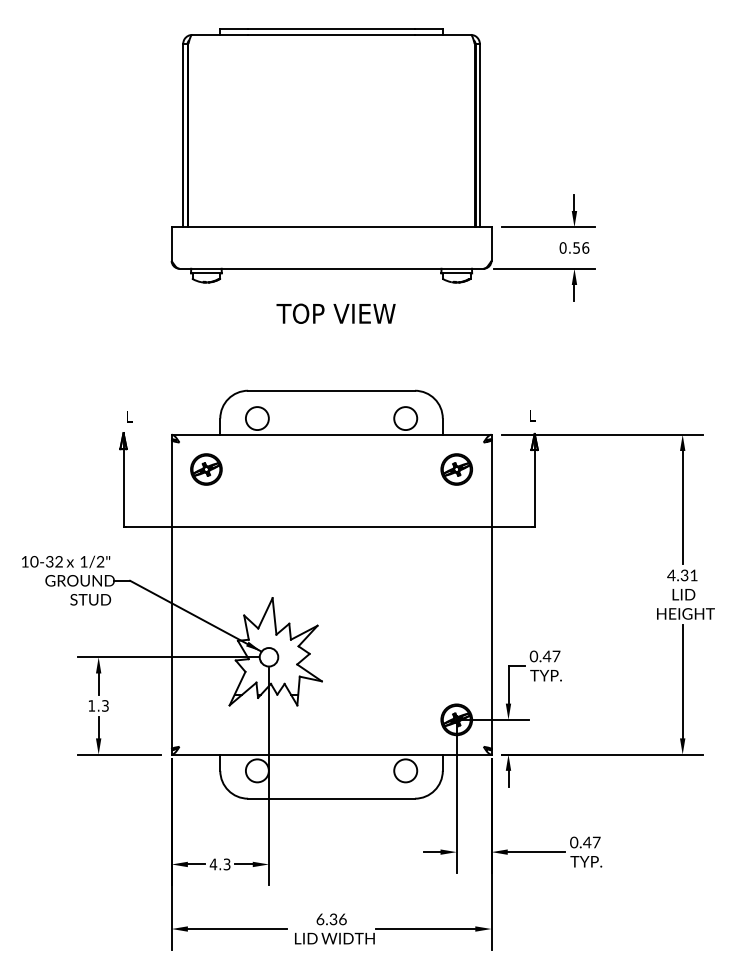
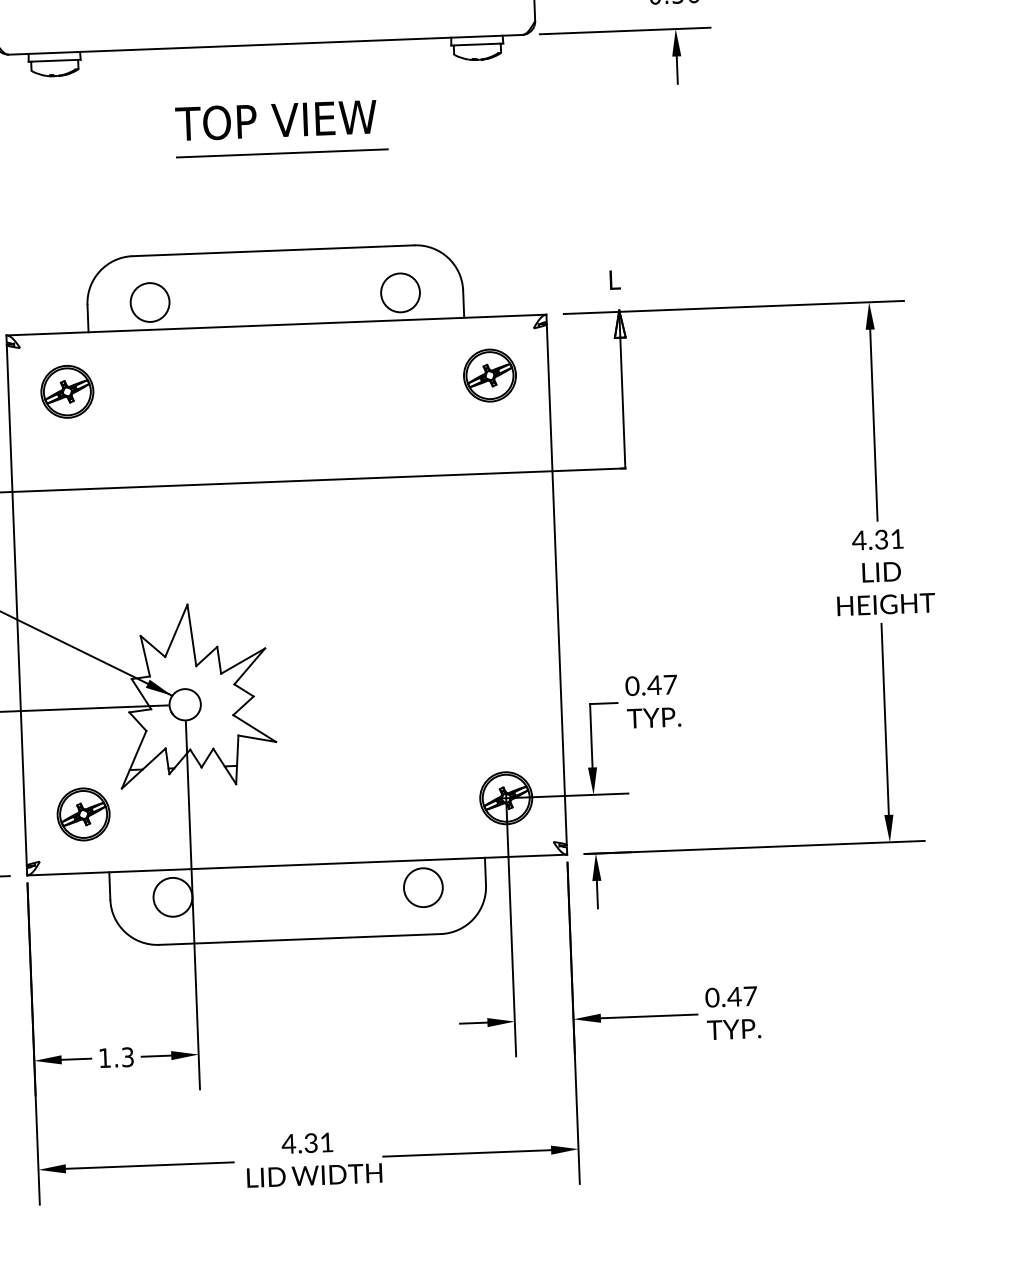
line: (338, 333) -> (281, 153), added
part: (206, 719) -> (83, 813), added
text: (213, 864) -> (104, 1058), 4.3 -> 1.3
text: (331, 919) -> (307, 1143), 6.36 -> 4.31

